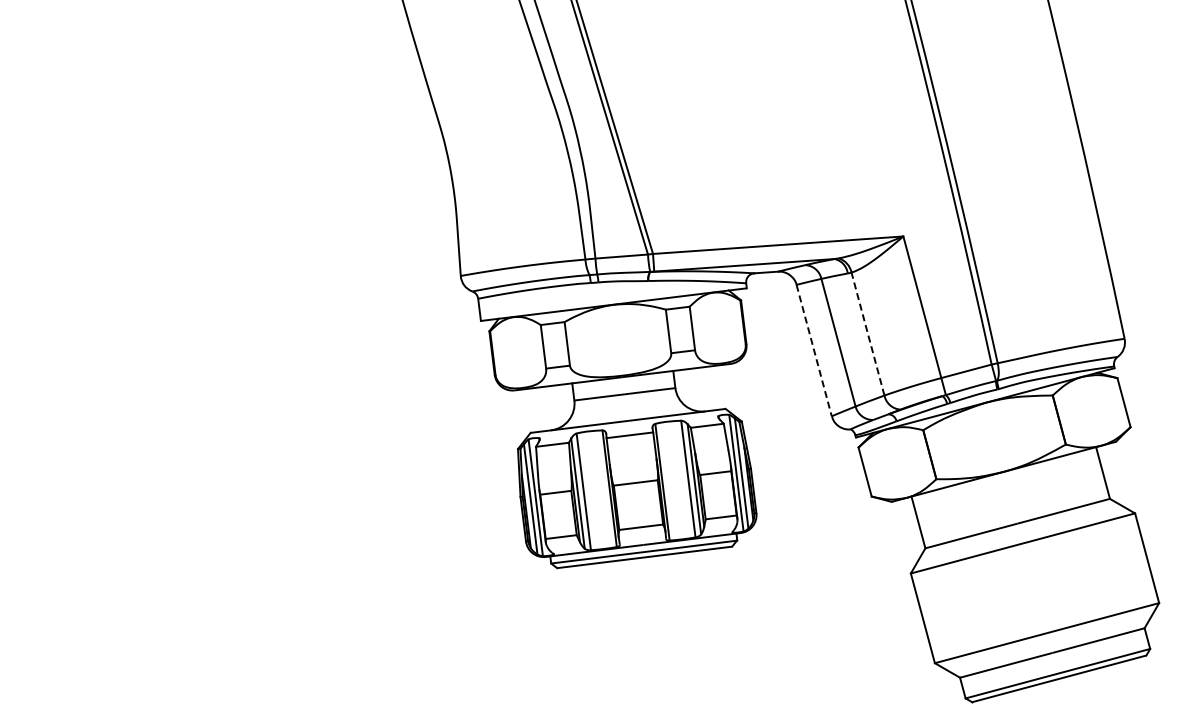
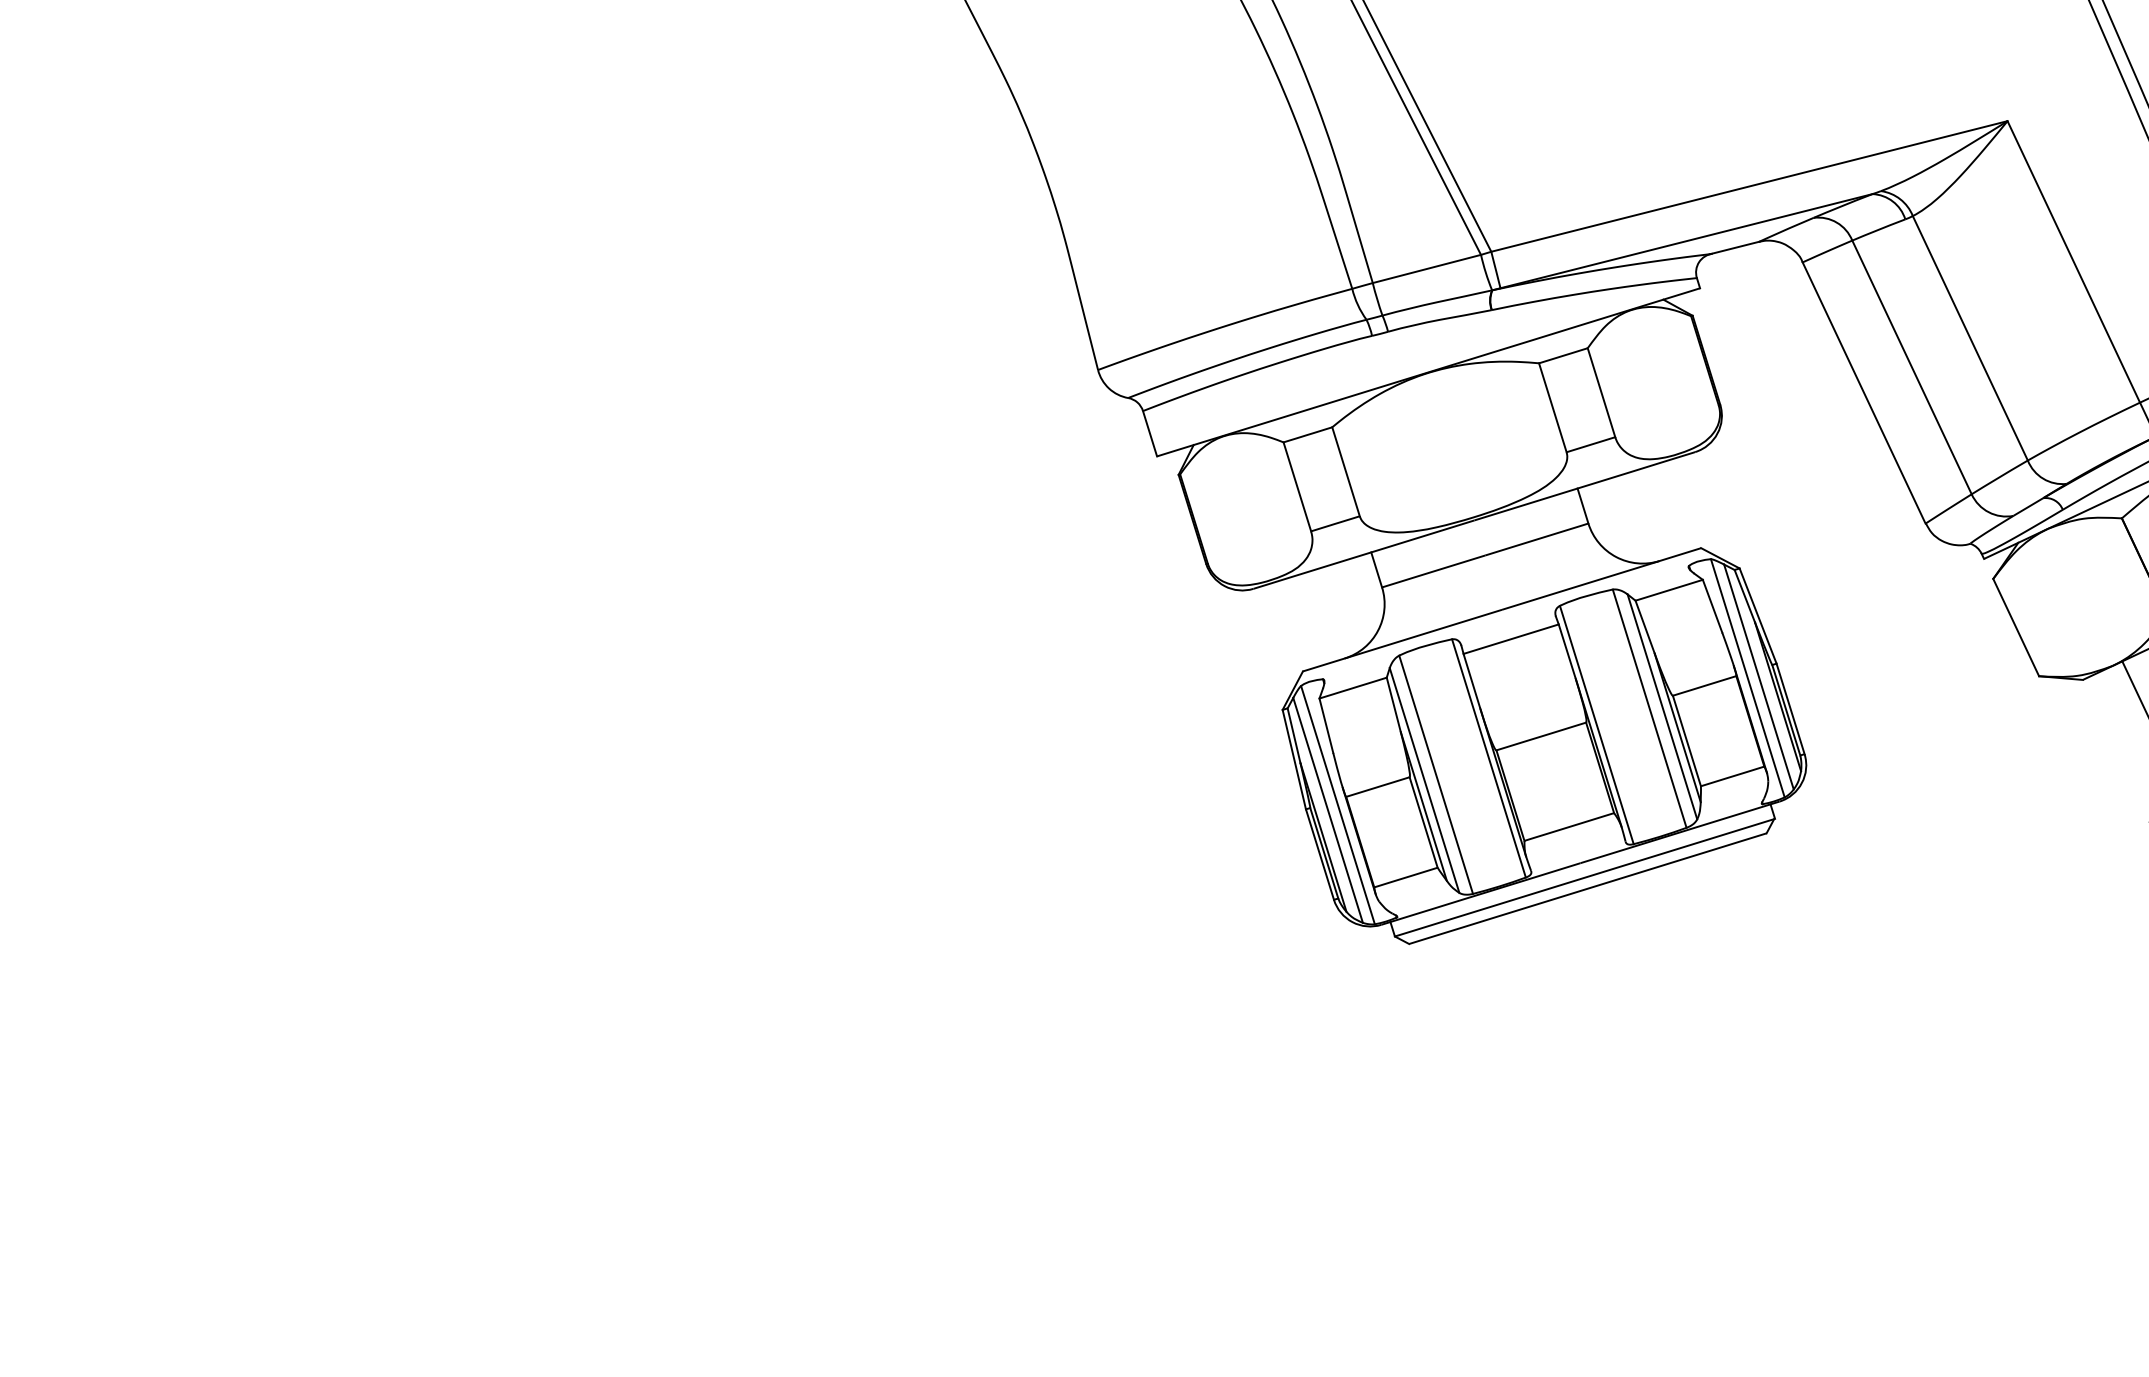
line: (867, 334) -> (1969, 339), dashed -> solid
line: (814, 351) -> (1865, 394), dashed -> solid

